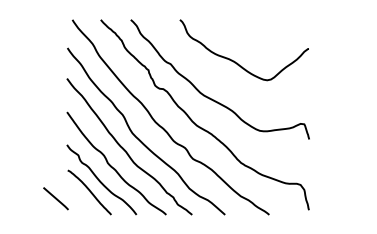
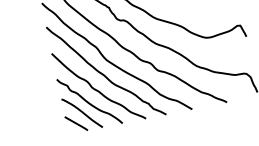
line: (55, 198) -> (75, 123), moved

